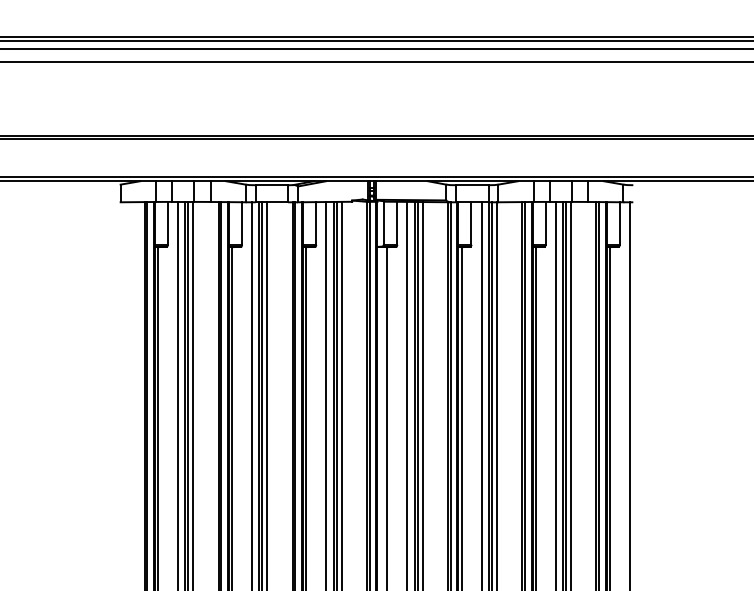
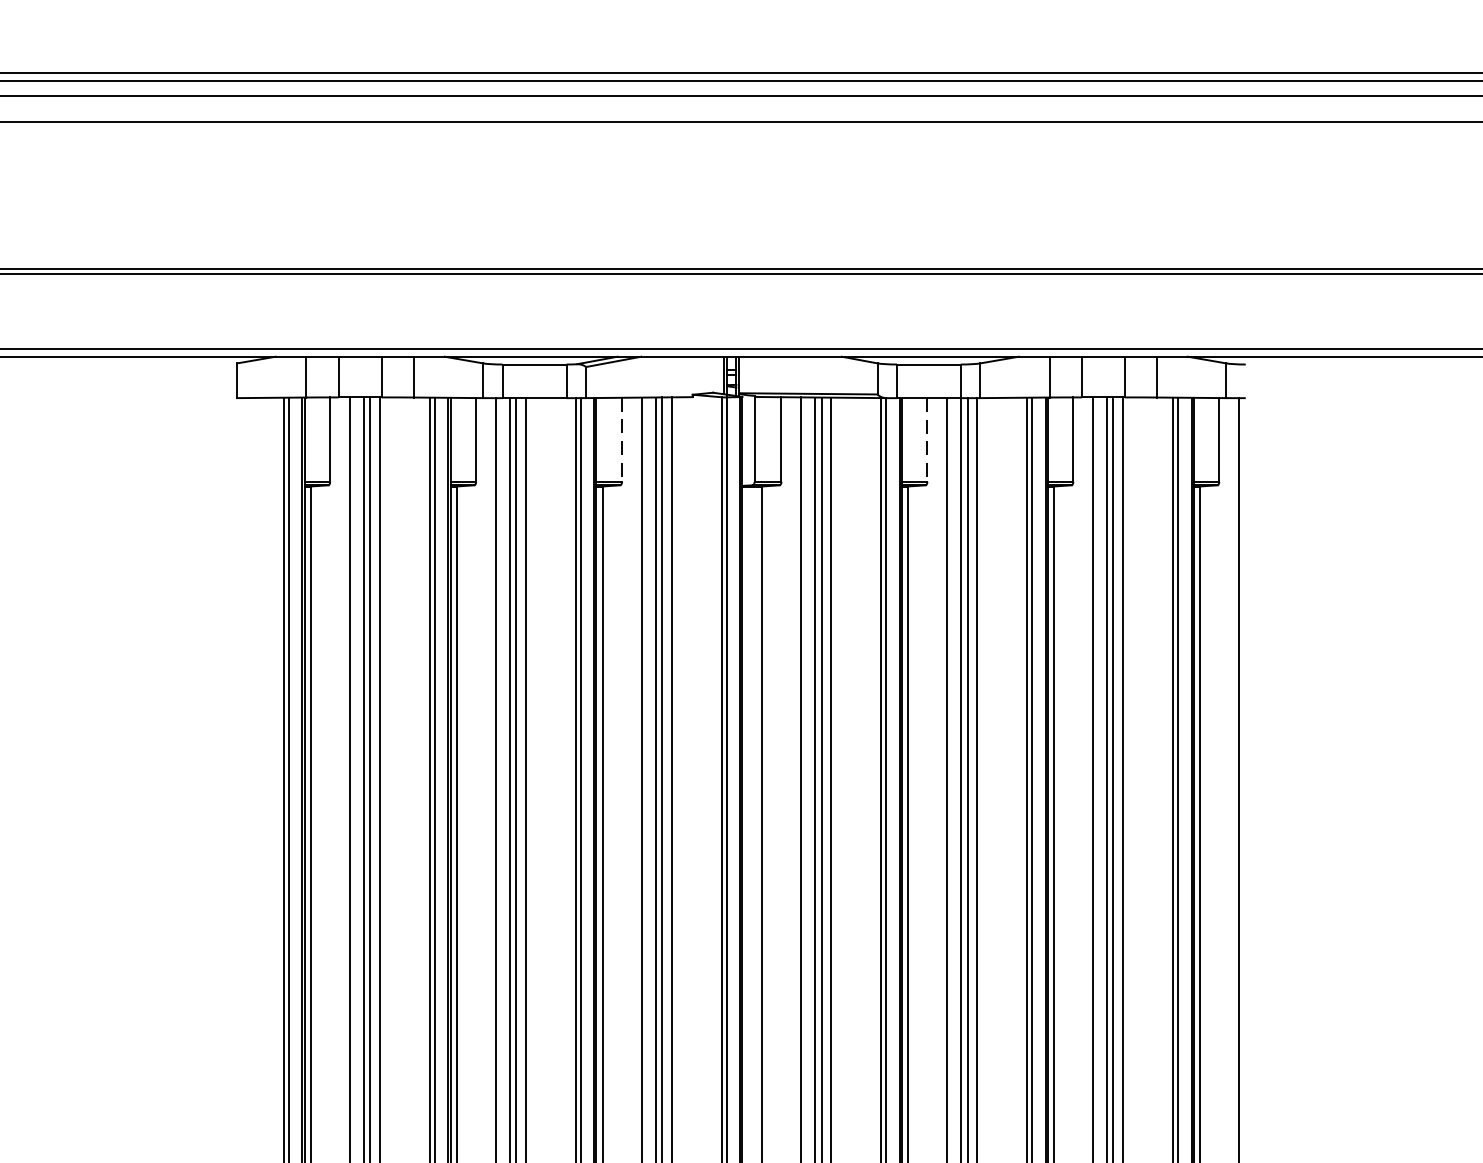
line: (316, 223) -> (622, 439), solid -> dashed
line: (471, 224) -> (927, 441), solid -> dashed

